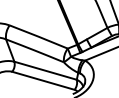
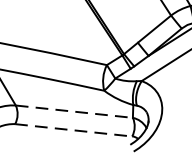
line: (46, 70) -> (75, 110), solid -> dashed
line: (43, 80) -> (73, 129), solid -> dashed

